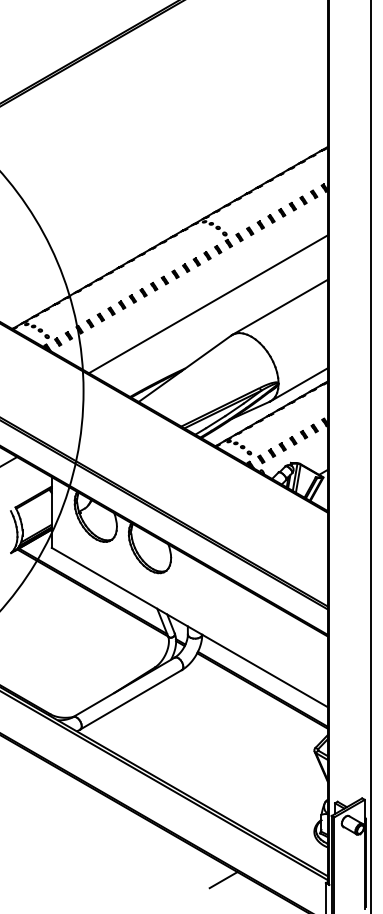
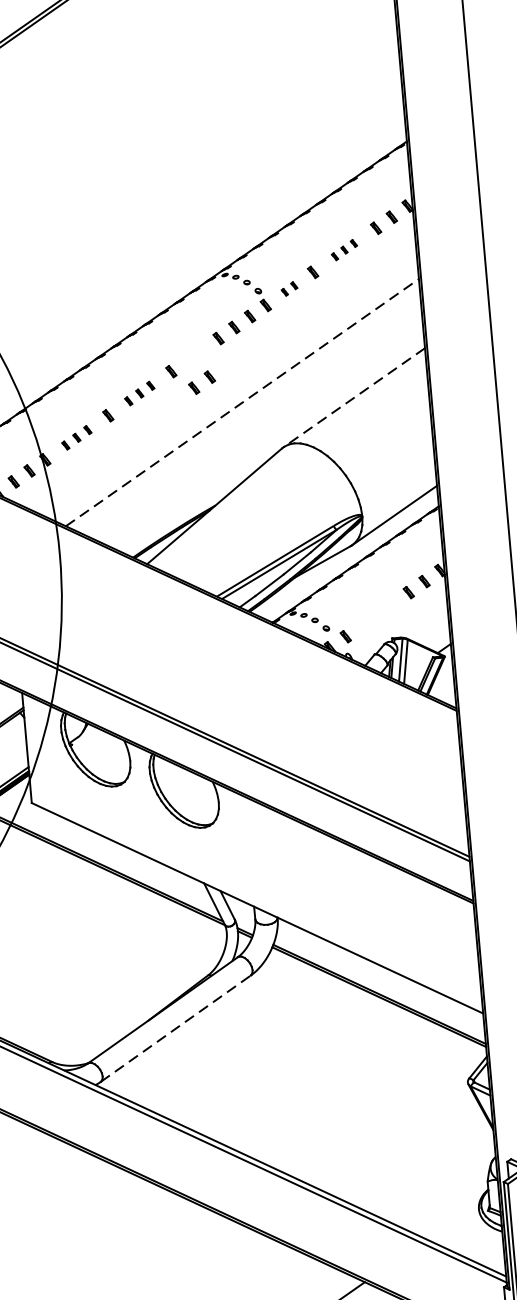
part: (281, 212) -> (343, 249), size x0.6
part: (244, 234) -> (288, 289), size x0.6
part: (180, 271) -> (201, 383), moved
part: (143, 292) -> (139, 393), size x0.7
line: (208, 304) -> (242, 403), solid -> dashed
line: (279, 307) -> (353, 398), solid -> dashed
part: (100, 317) -> (76, 437), size x0.7
part: (282, 446) -> (376, 613), removed
line: (131, 699) -> (176, 1028), solid -> dashed

